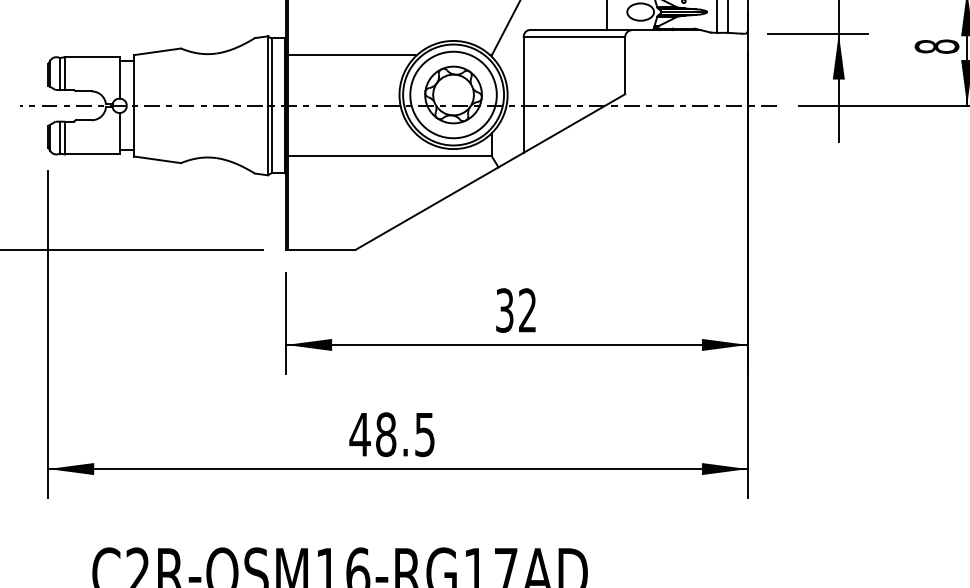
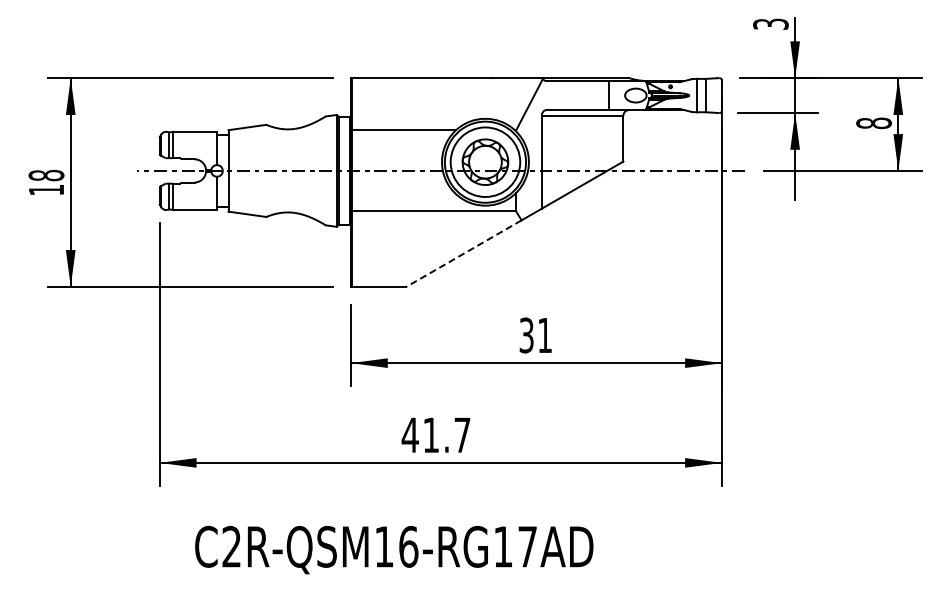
line: (426, 208) -> (463, 253), solid -> dashed
text: (527, 309) -> (544, 334), 32 -> 31
text: (405, 434) -> (446, 435), 48.5 -> 41.7

